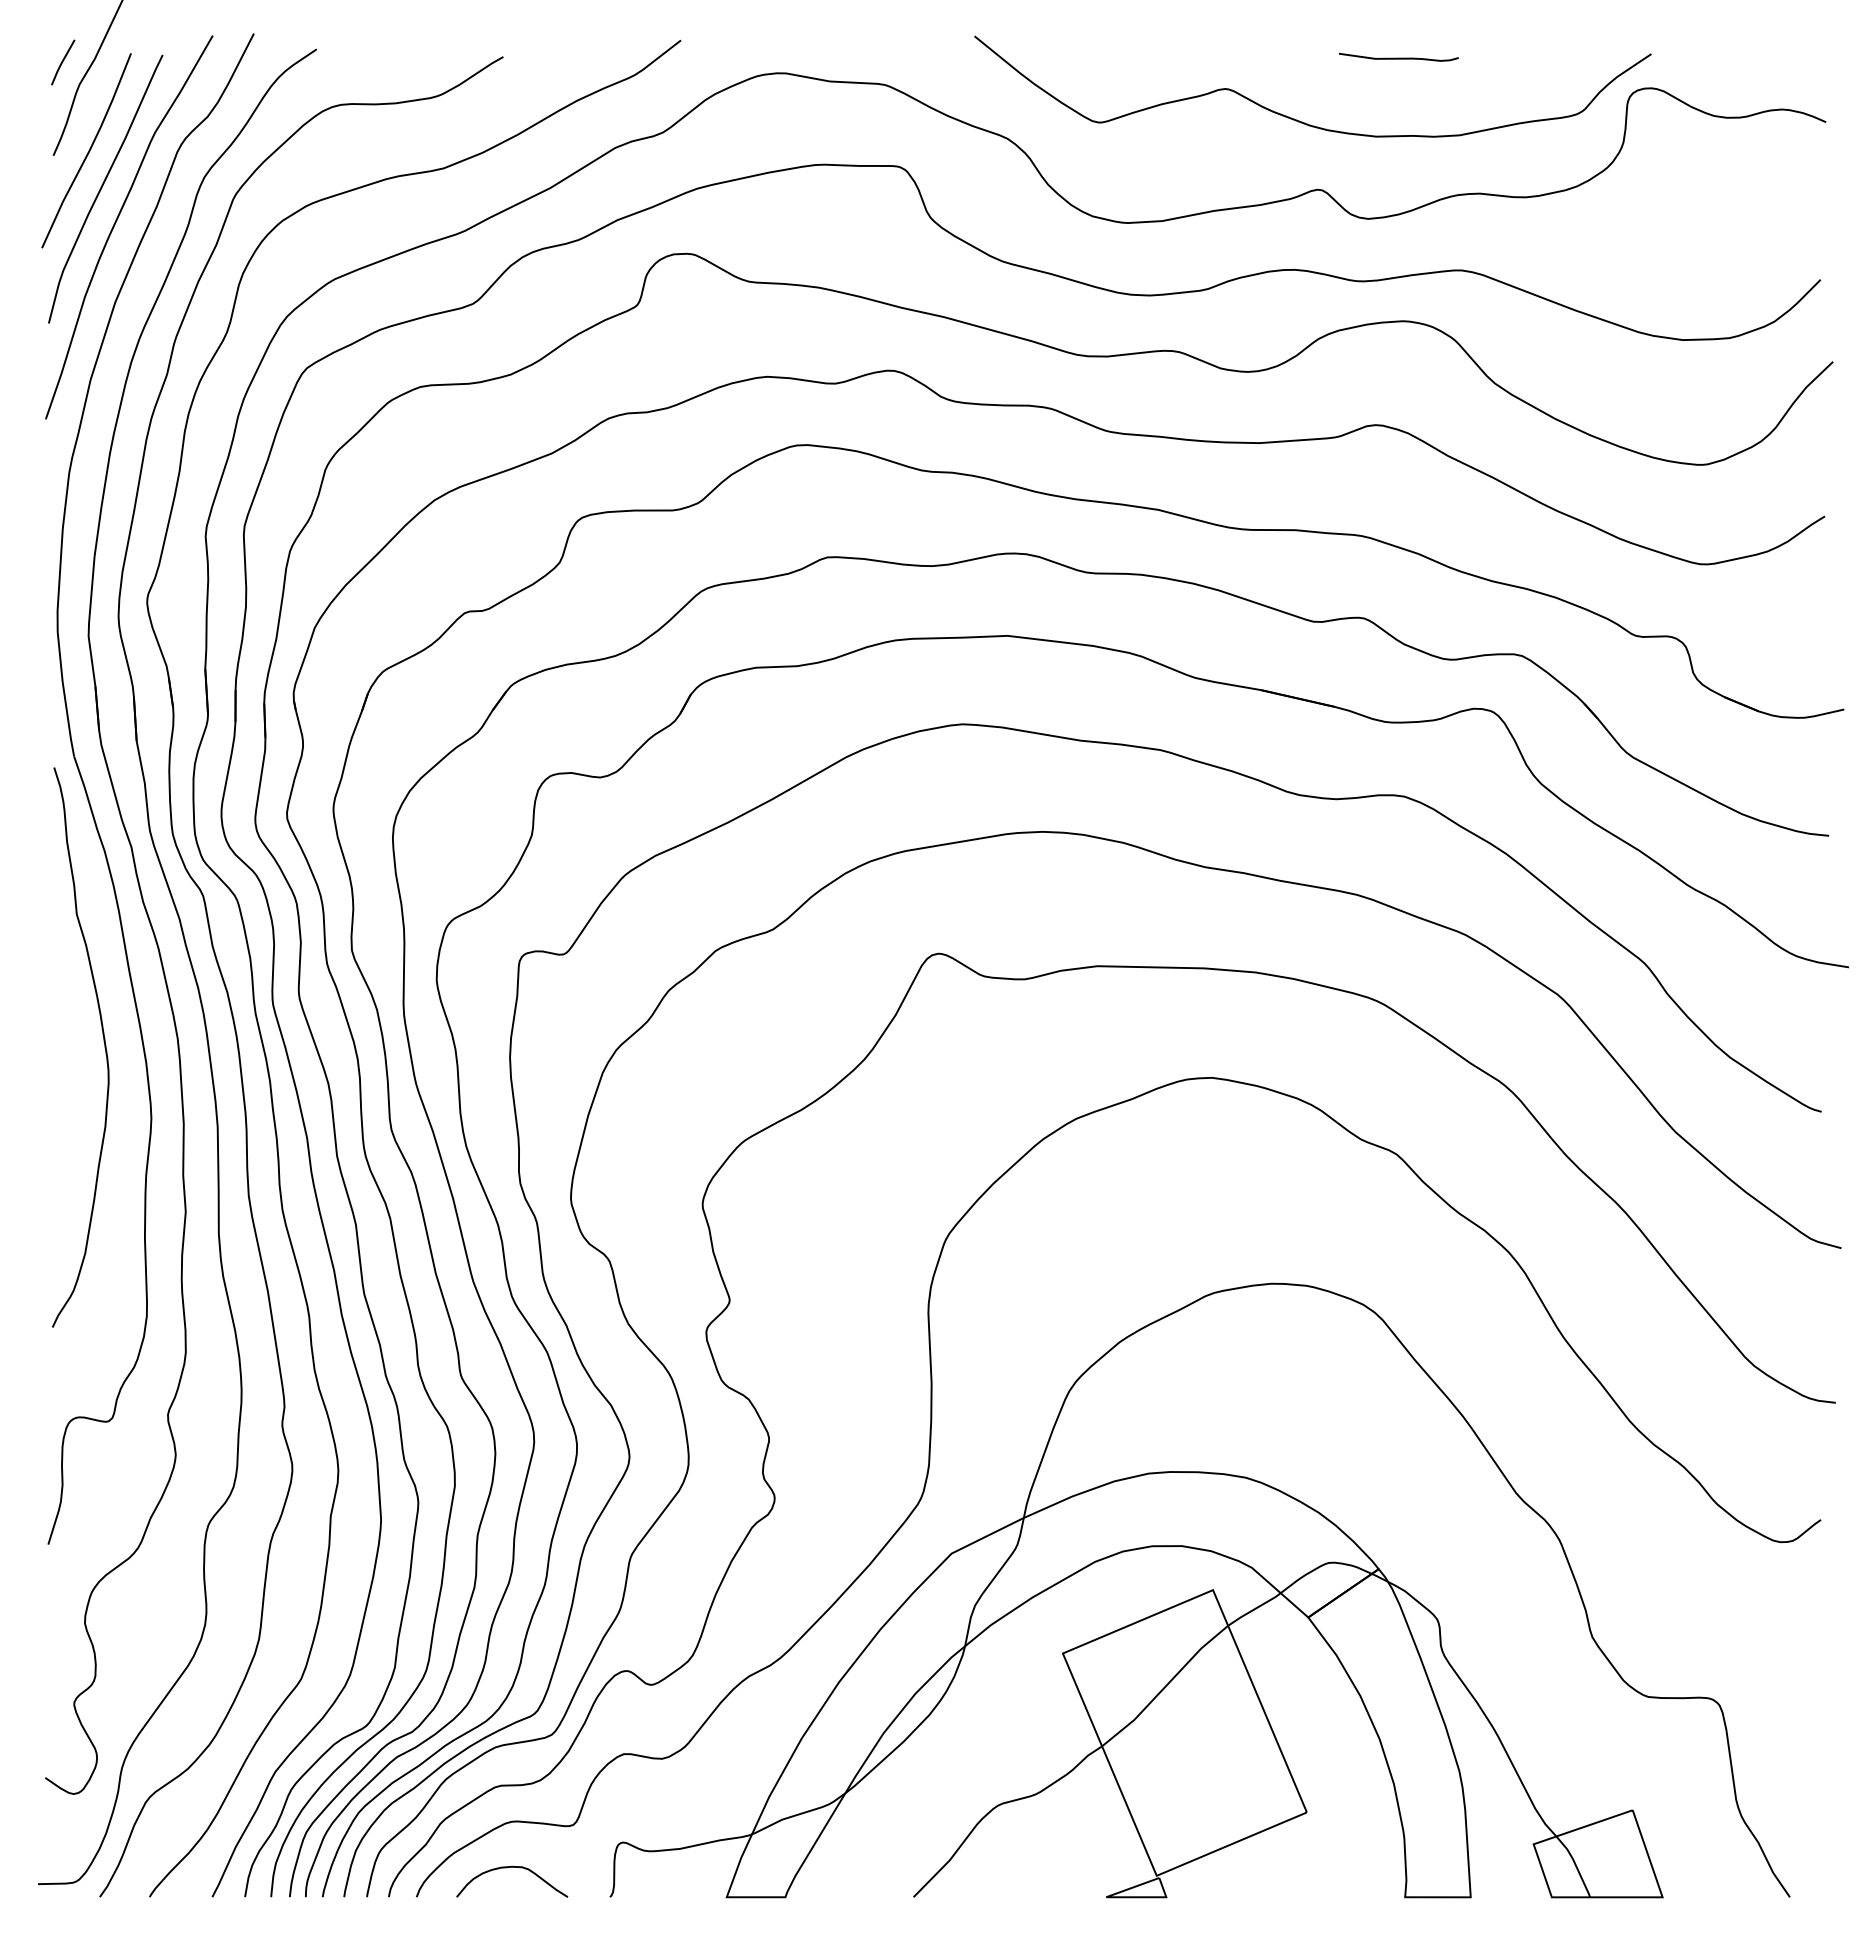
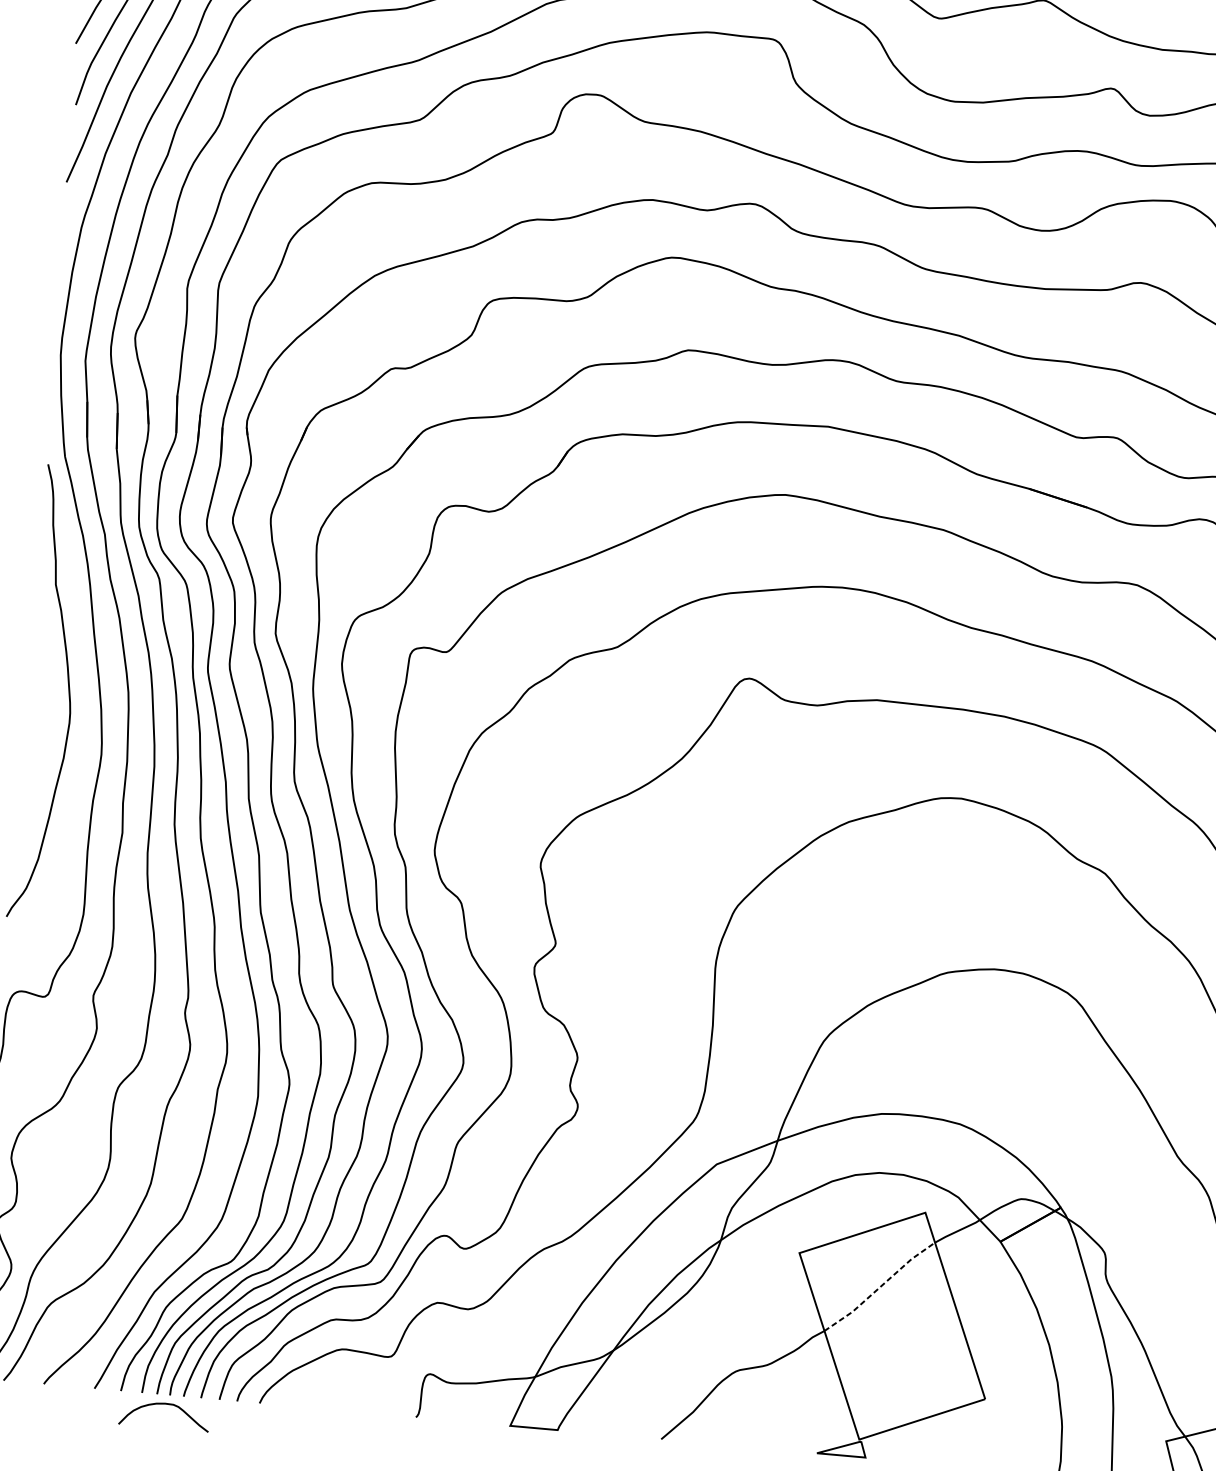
line: (1166, 1686) -> (880, 1287), solid -> dashed
curve: (512, 1867) -> (165, 1404), moved

